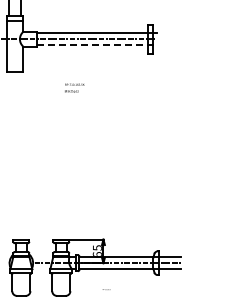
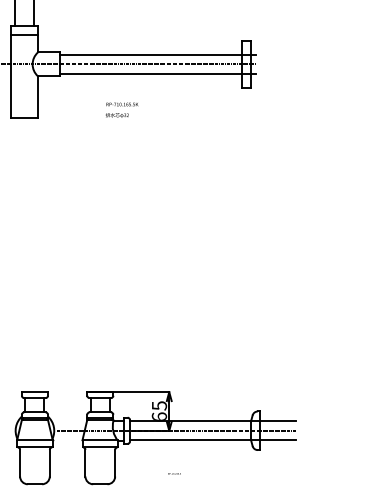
line: (96, 45) -> (157, 74), dashed -> solid
text: (74, 87) -> (121, 108), moved

